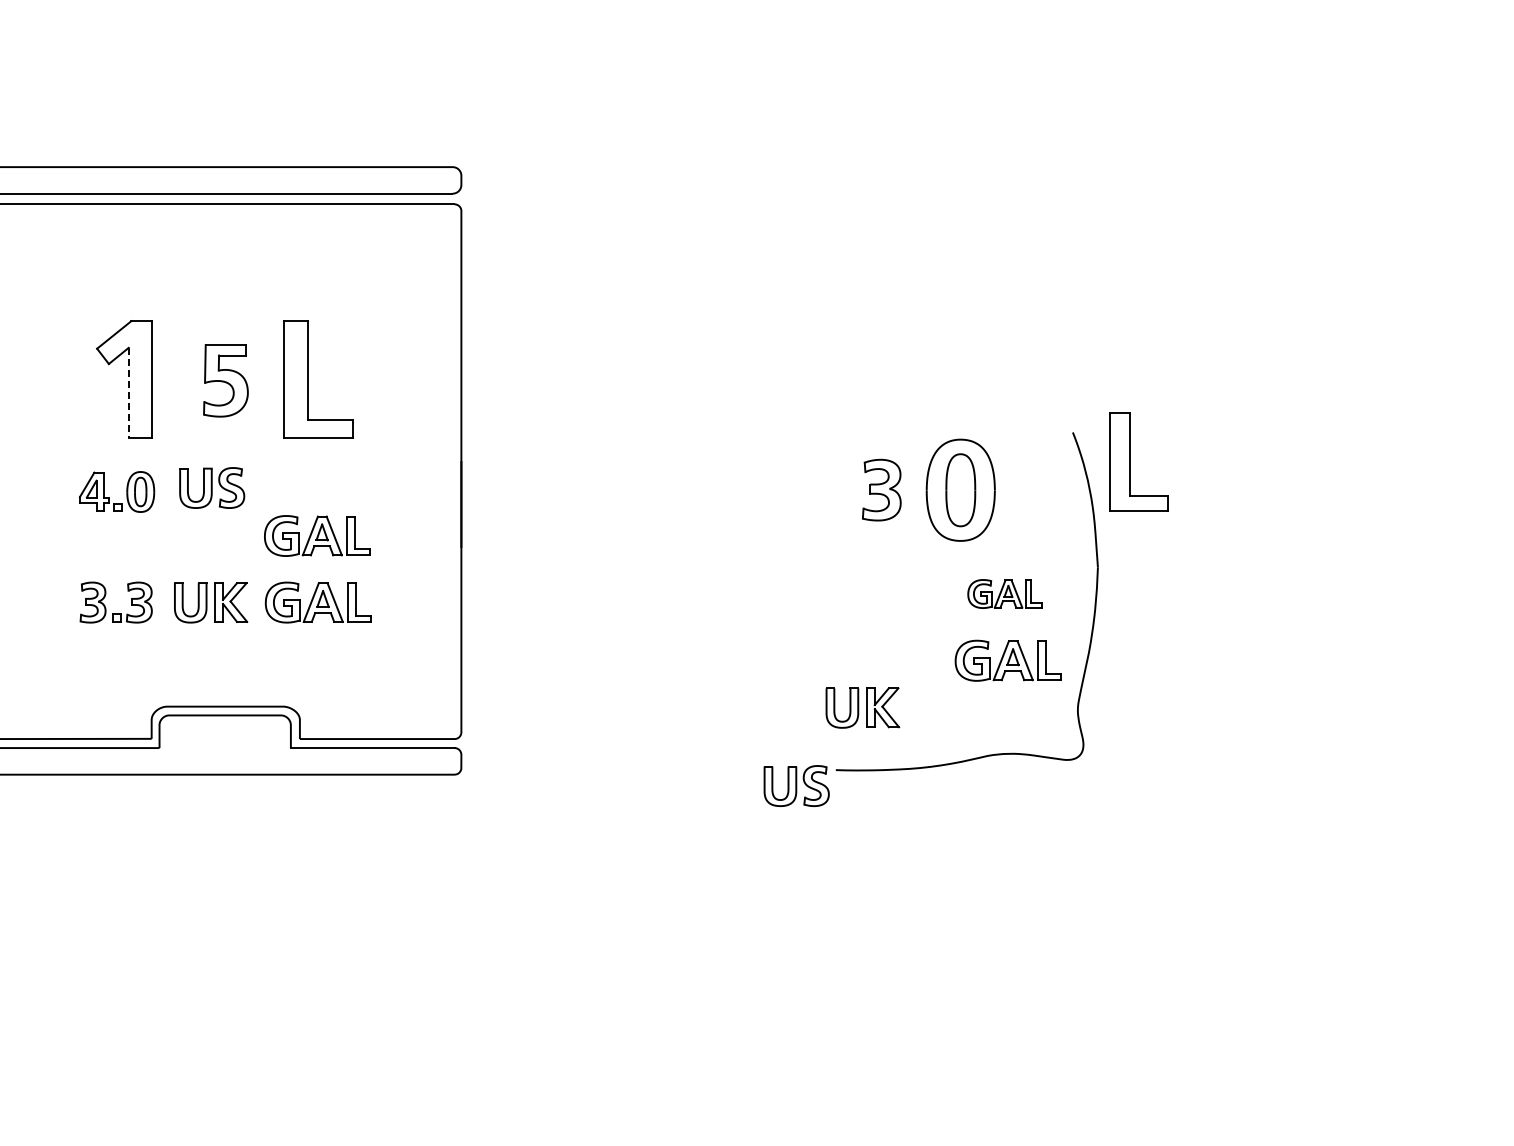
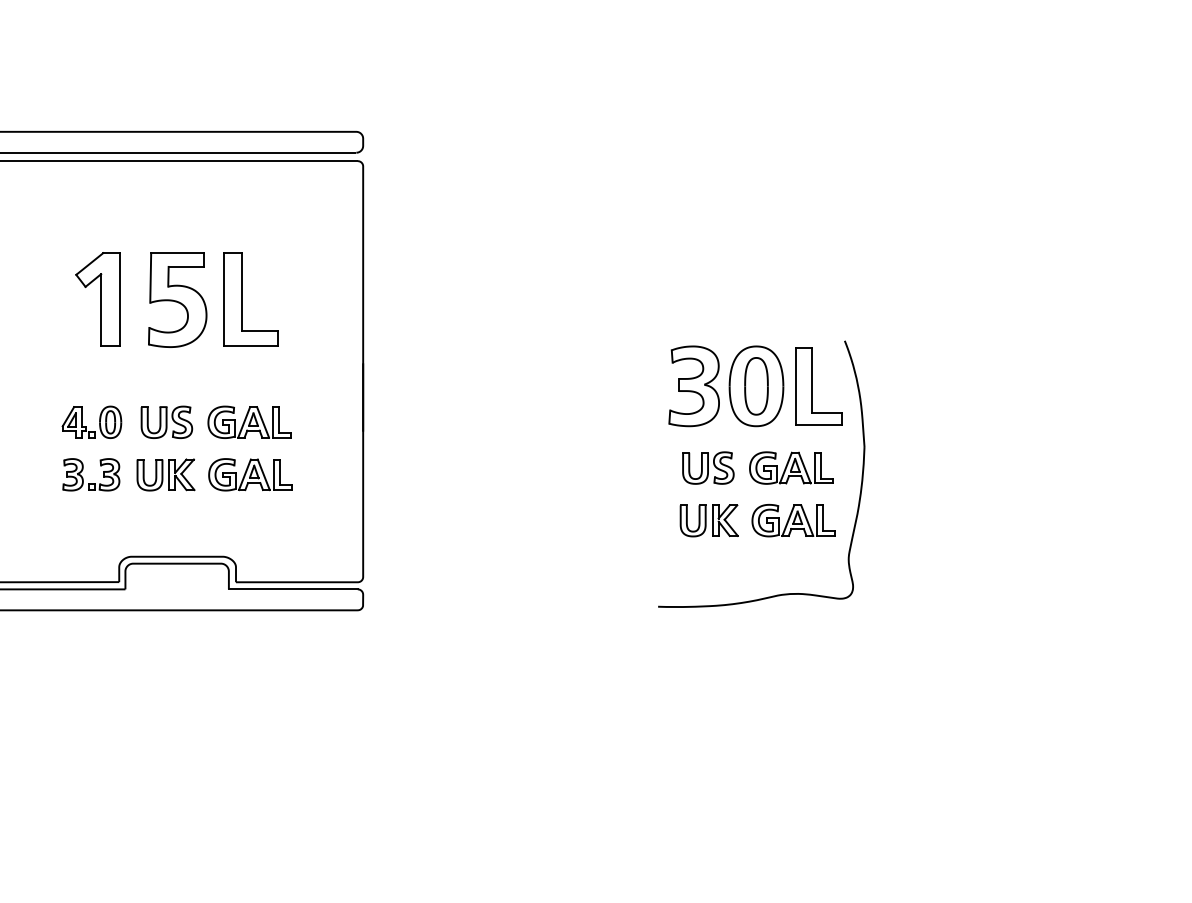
part: (225, 380) -> (177, 299), size x1.67
line: (128, 393) -> (100, 310), dashed -> solid
part: (1130, 461) -> (812, 385), moved
part: (212, 487) -> (167, 421), moved
part: (881, 489) -> (694, 385), size x1.67
part: (109, 497) -> (86, 426), moved
part: (1004, 593) -> (790, 467), size x1.43
part: (862, 707) -> (709, 520), moved
part: (796, 785) -> (708, 467), moved

